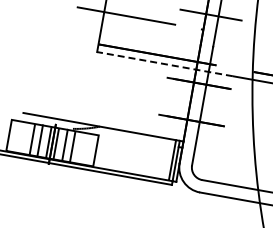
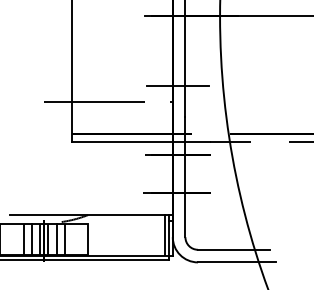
line: (165, 64) -> (141, 142), dashed -> solid

